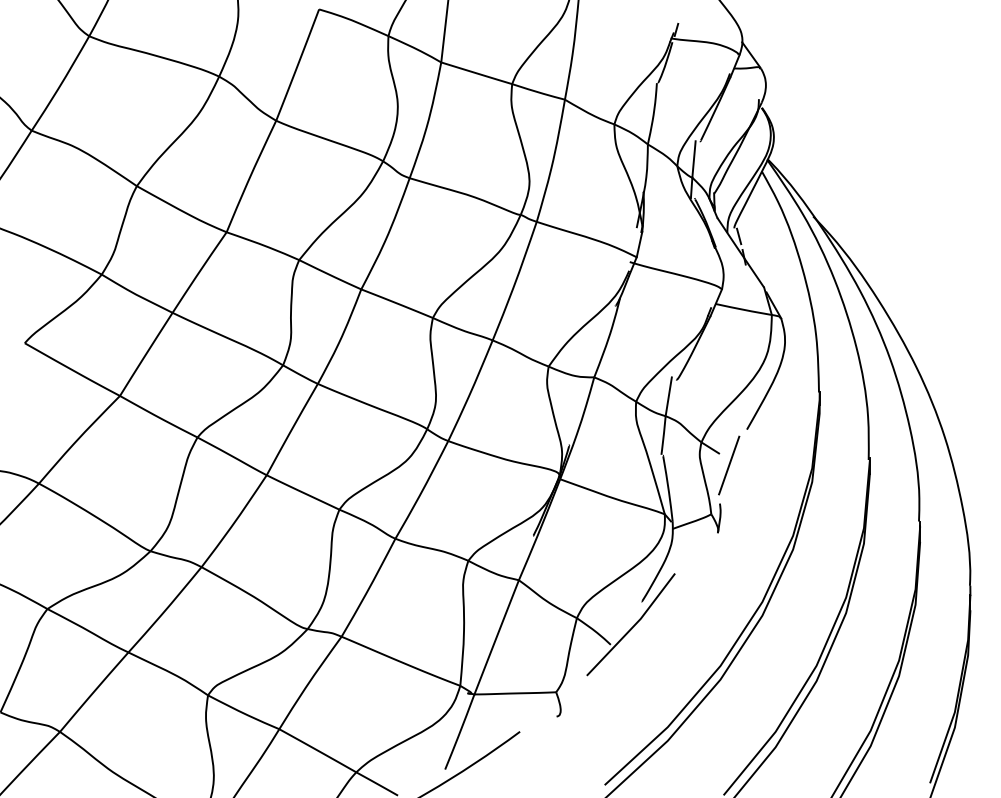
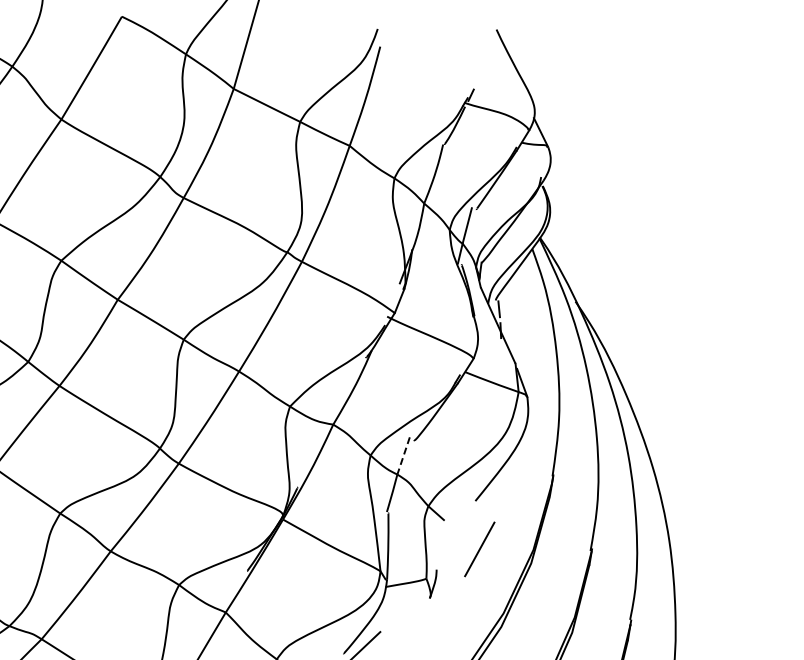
line: (668, 396) -> (403, 455), solid -> dashed
line: (729, 465) -> (480, 549), moved

